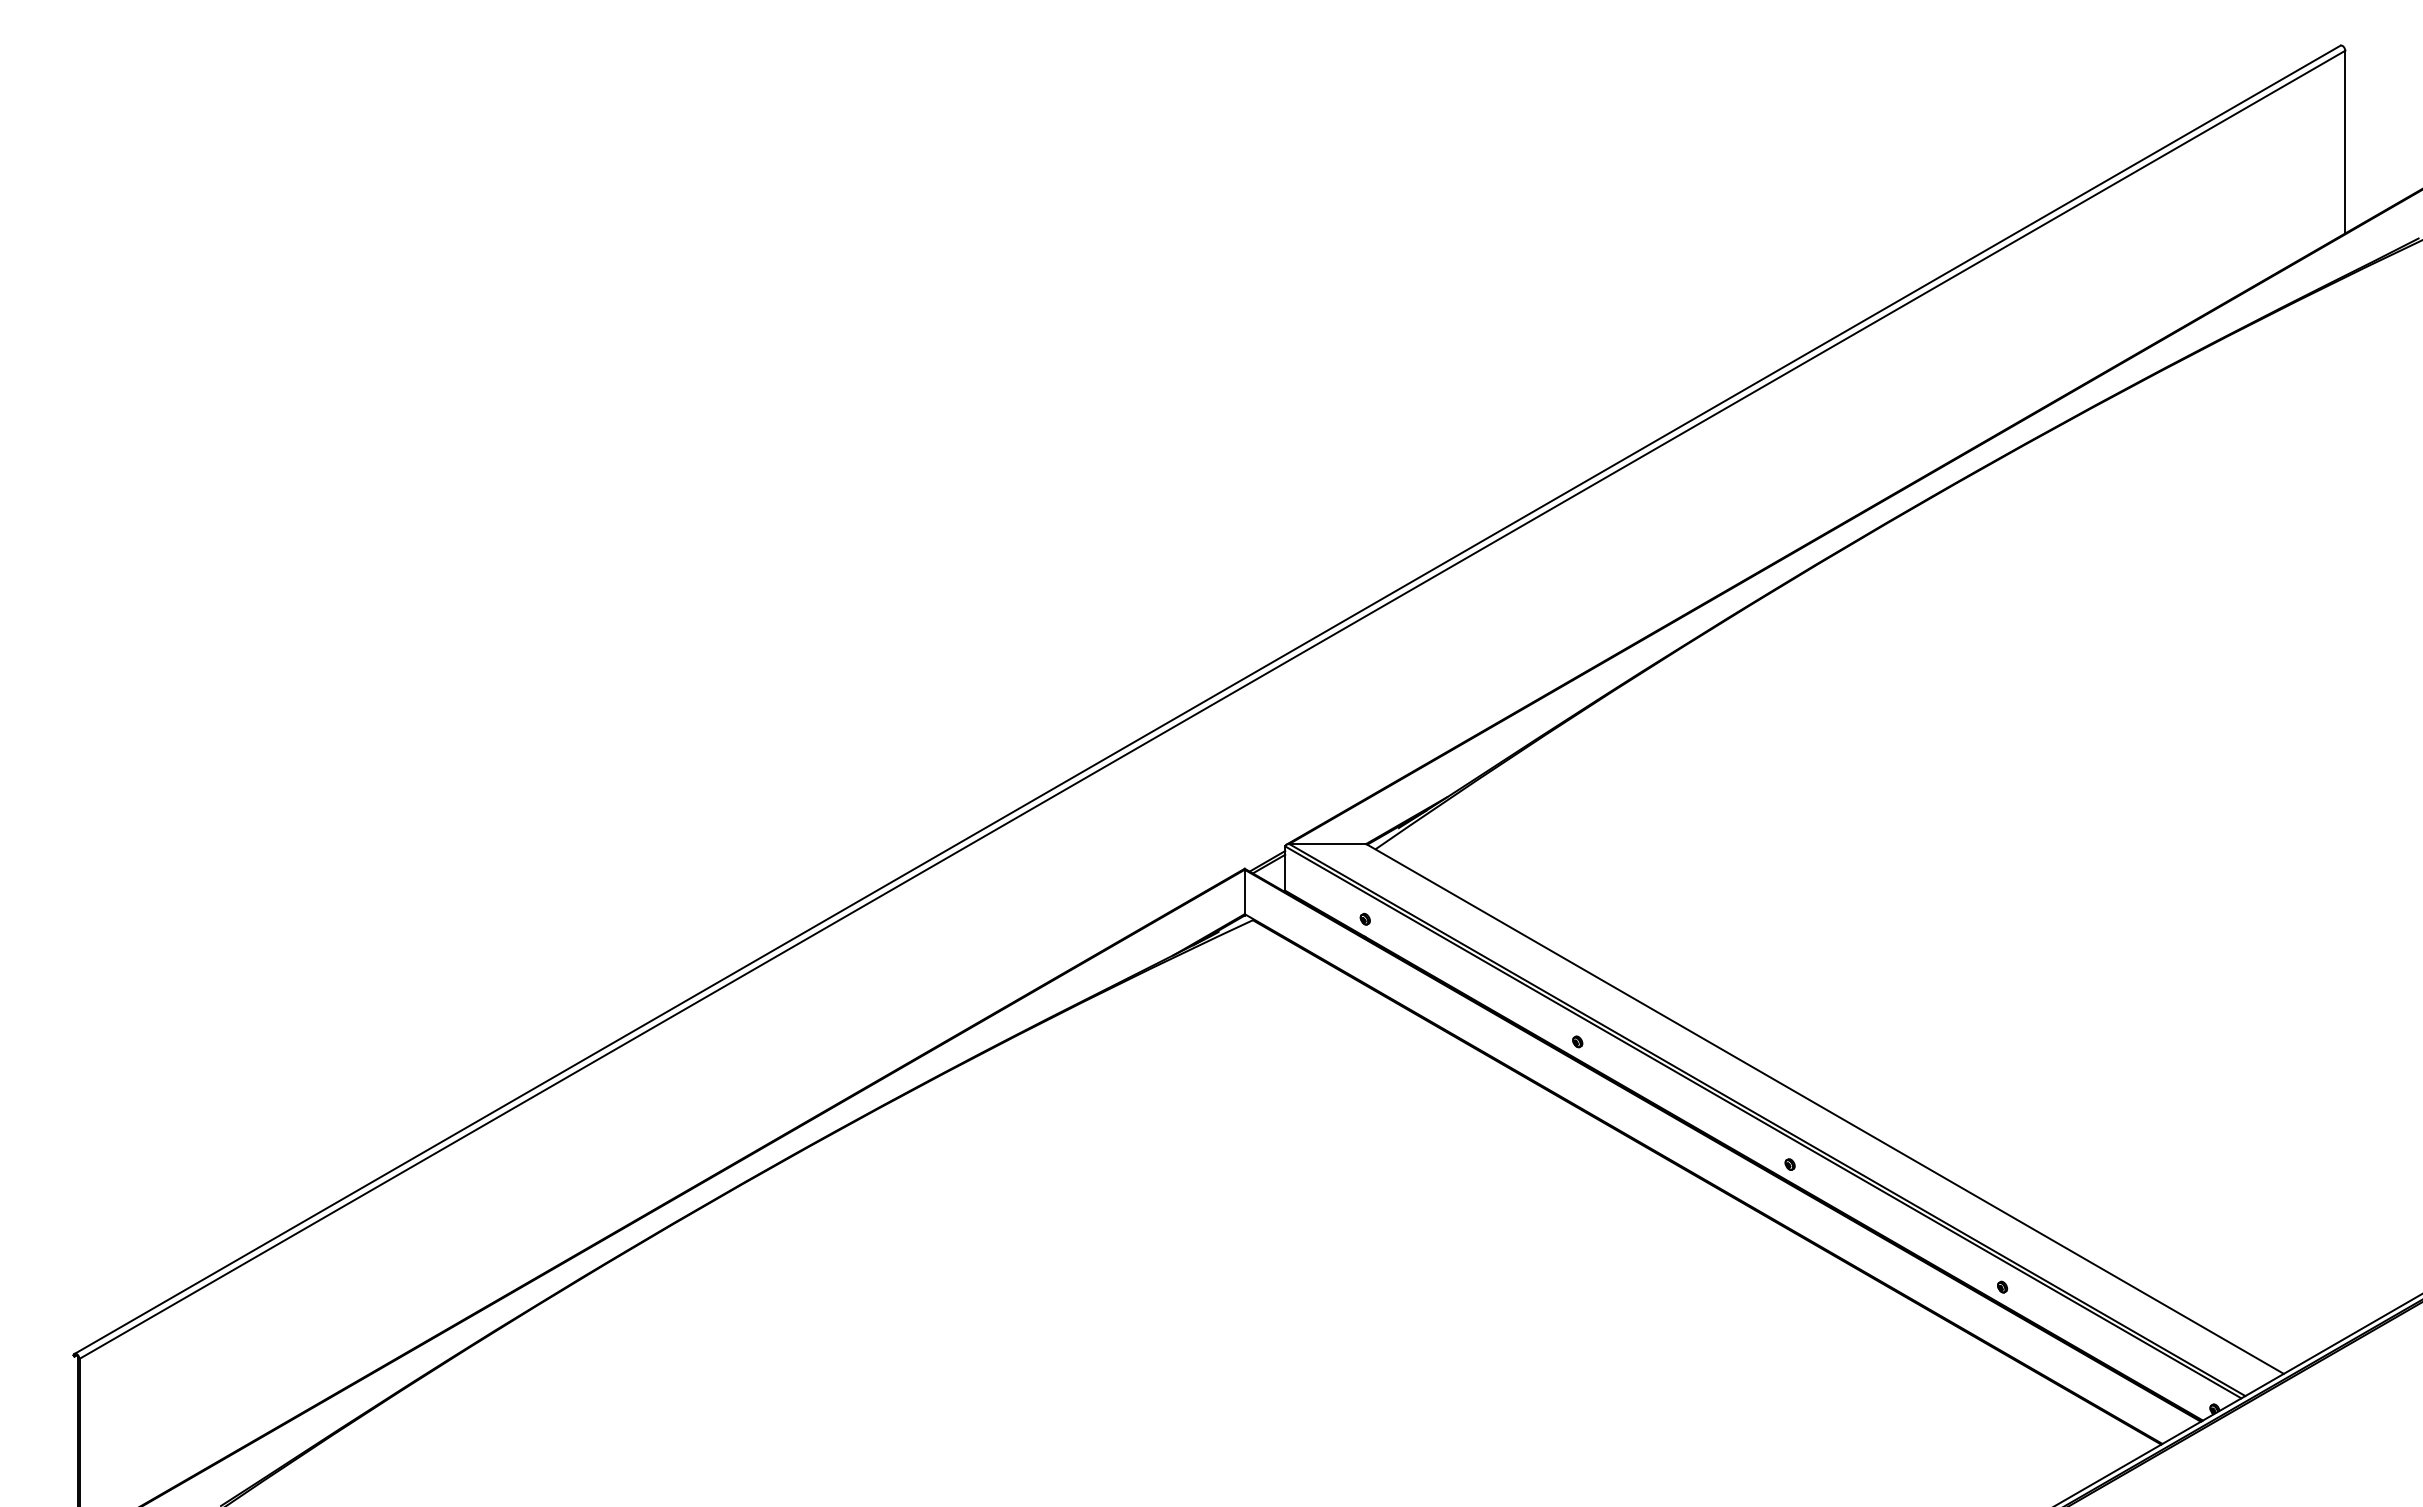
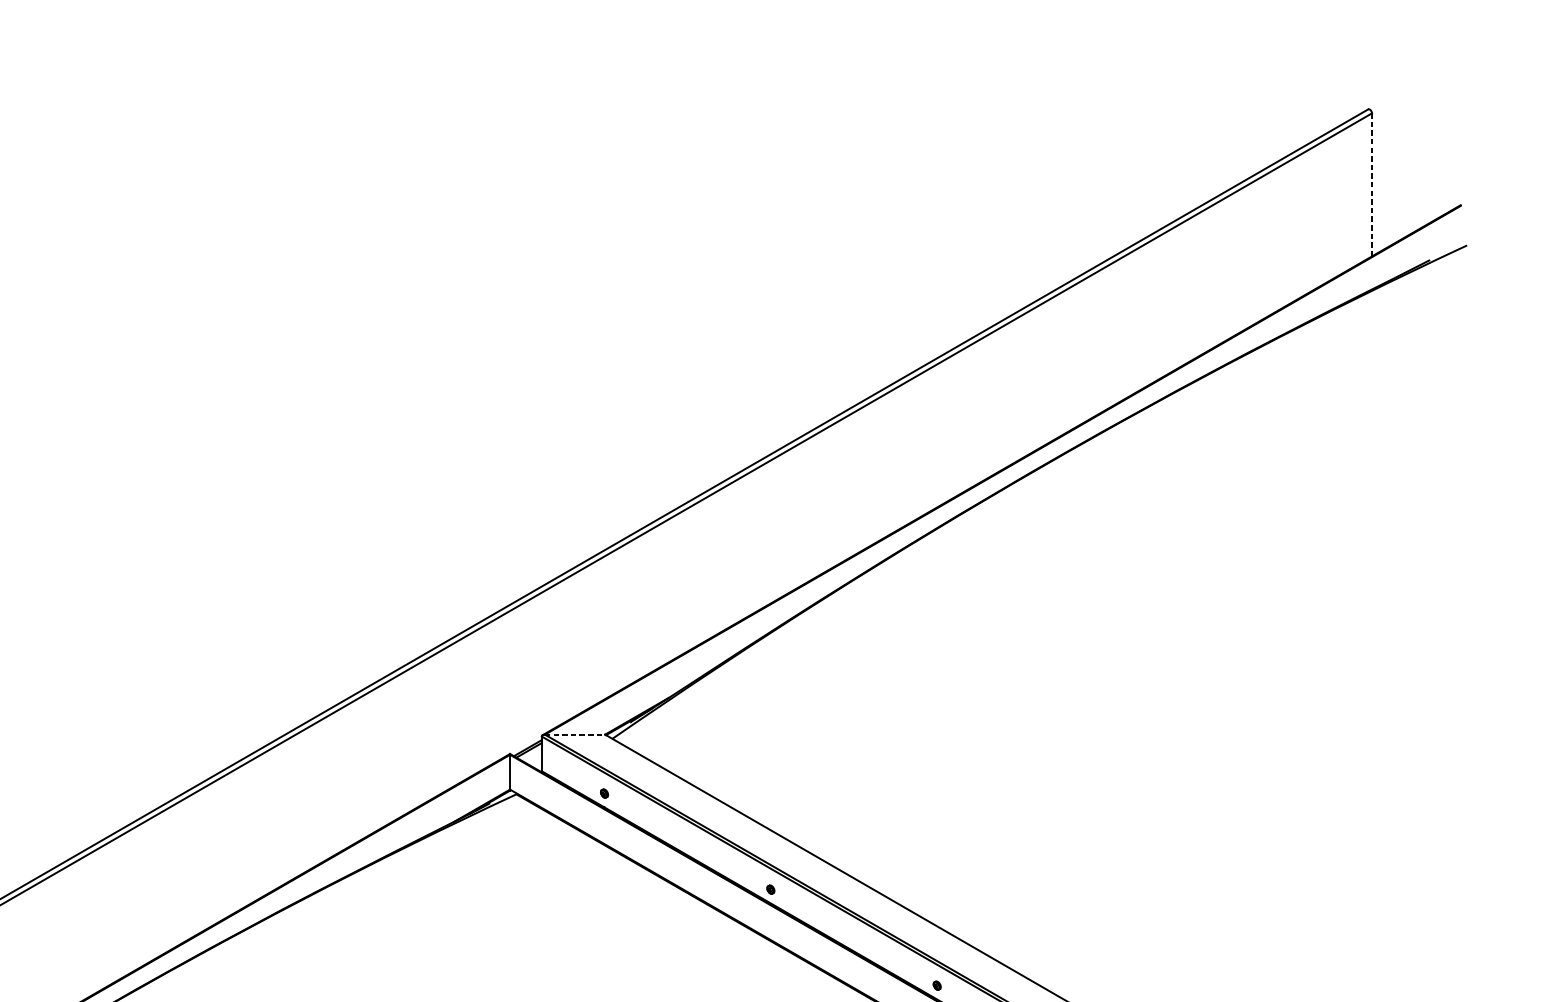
line: (2345, 141) -> (1372, 184), solid -> dashed
line: (1328, 844) -> (575, 735), solid -> dashed

